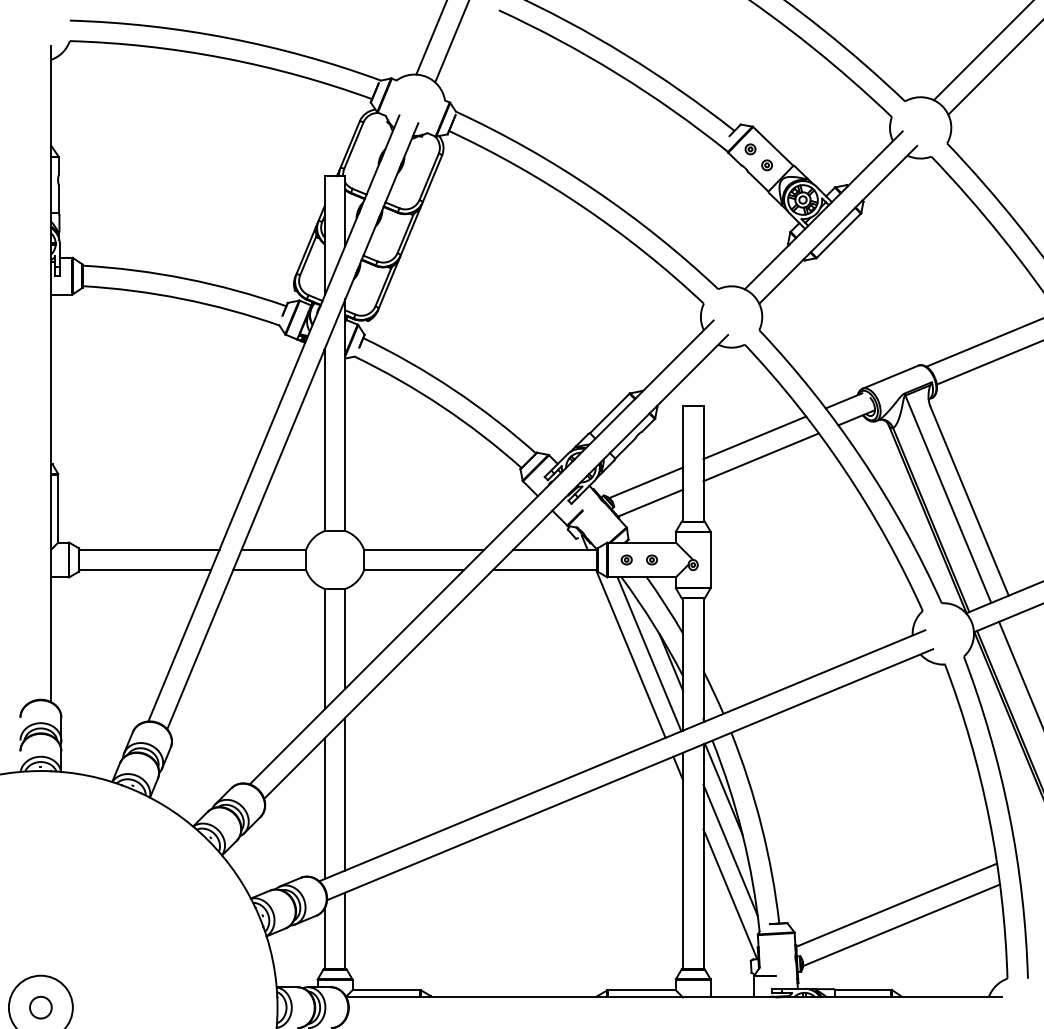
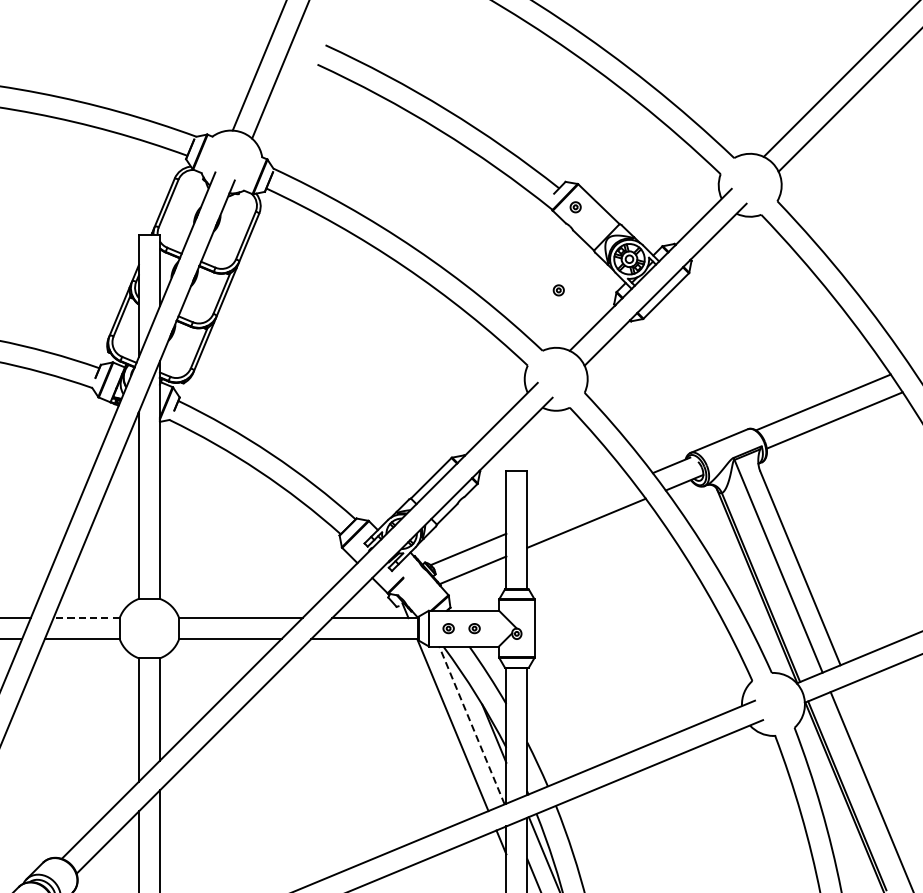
part: (766, 165) -> (558, 290), moved
line: (754, 437) -> (579, 502), removed
line: (273, 549) -> (86, 617), solid -> dashed
line: (649, 653) -> (471, 724), solid -> dashed

